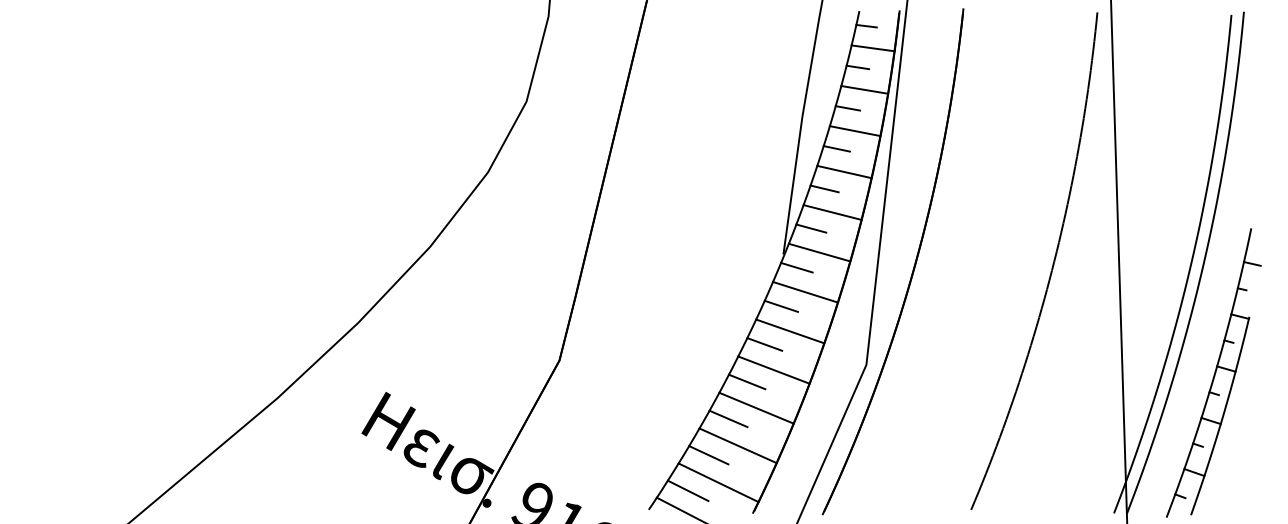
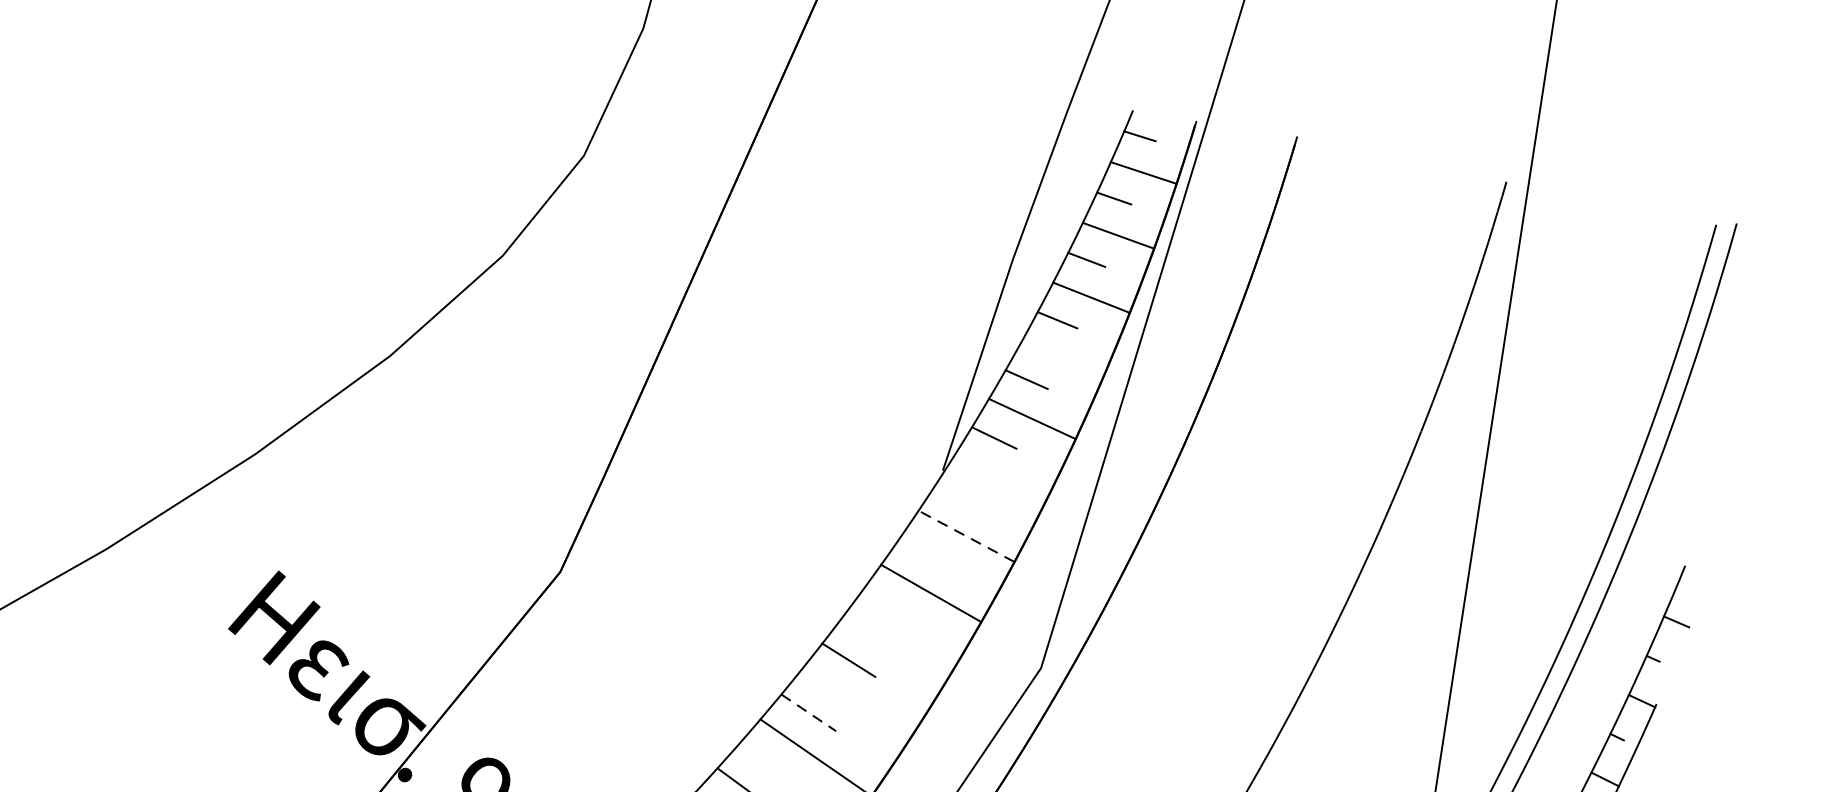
line: (844, 171) -> (1062, 358), removed
line: (819, 252) -> (1000, 477), removed
line: (796, 267) -> (959, 494), removed
line: (805, 292) -> (966, 536), solid -> dashed
line: (780, 305) -> (923, 549), removed
line: (764, 344) -> (886, 606), removed
line: (773, 369) -> (893, 648), removed
line: (756, 407) -> (856, 703), removed
line: (728, 418) -> (808, 712), solid -> dashed
line: (708, 455) -> (766, 764), removed

